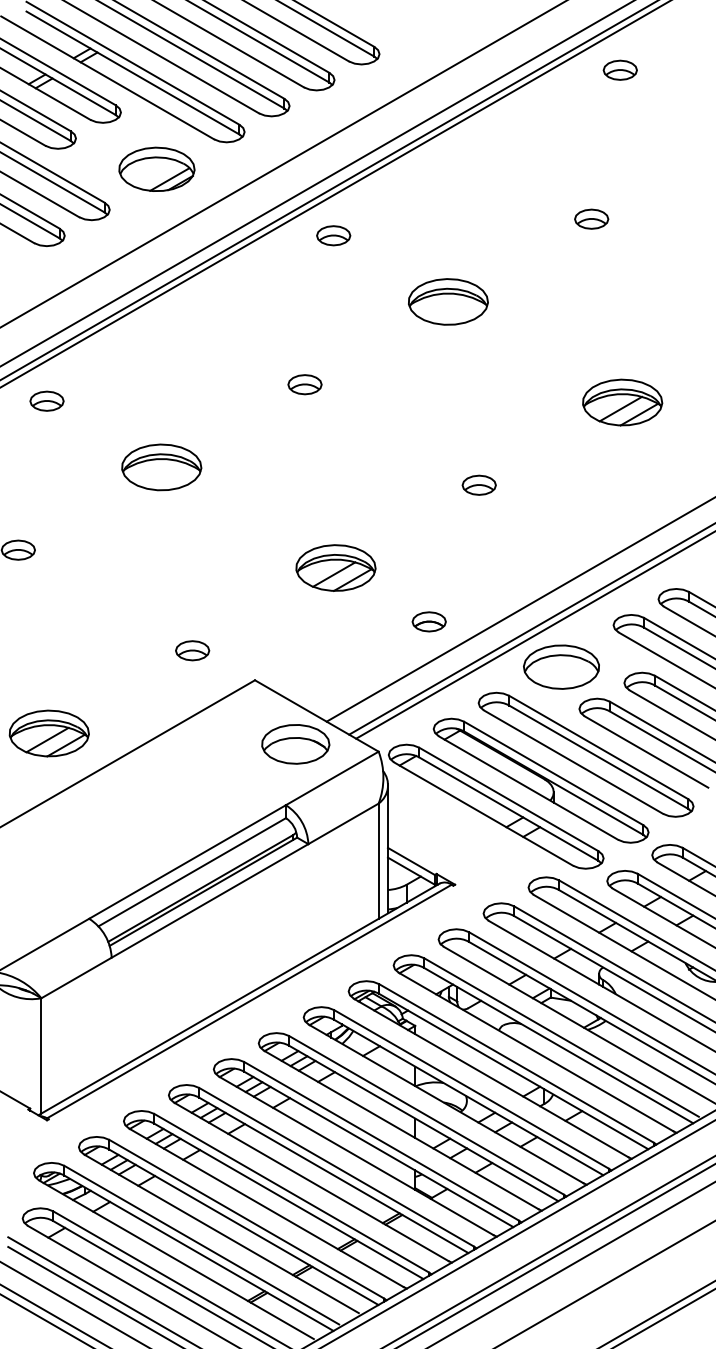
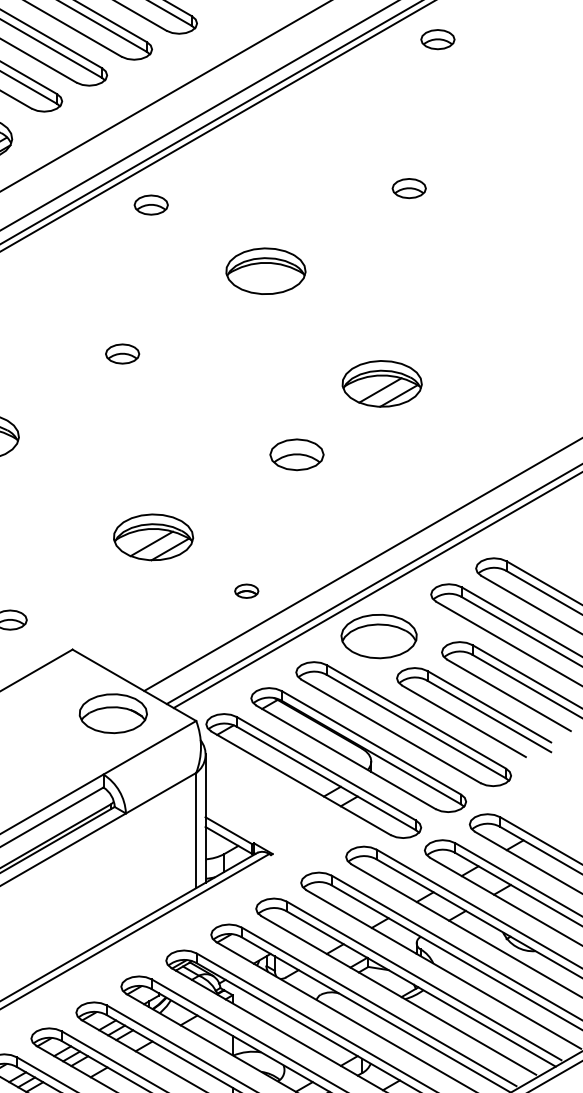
part: (622, 402) -> (382, 383), moved
part: (478, 484) -> (296, 453), size x1.6
part: (428, 621) -> (246, 590), size x0.7

